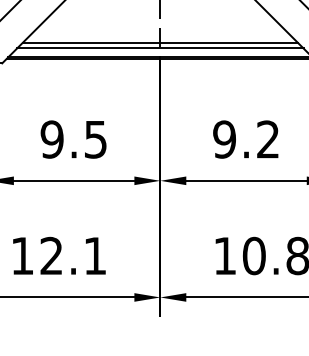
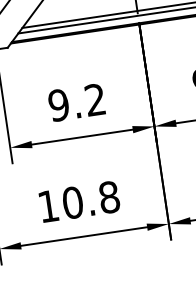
text: (95, 139) -> (95, 99), 9.5 -> 9.2
text: (73, 255) -> (91, 199), 12.1 -> 10.8

